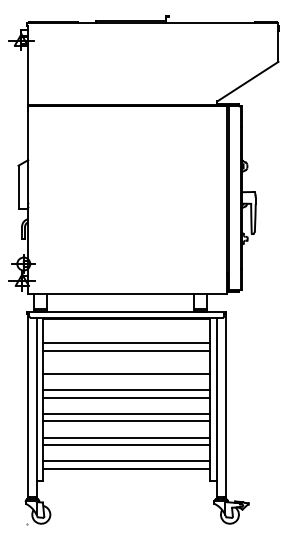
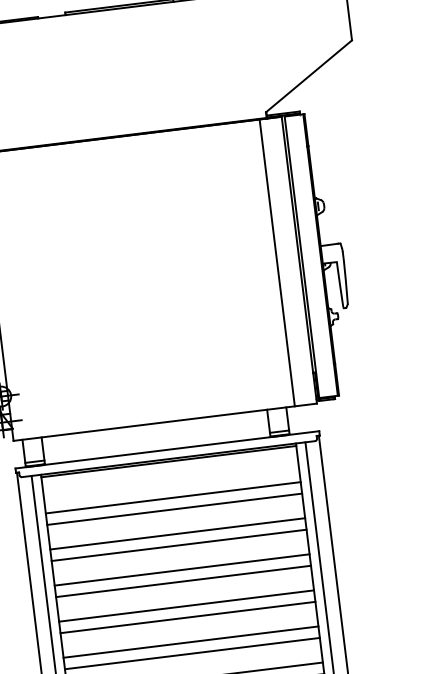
line: (212, 199) -> (277, 262), added
line: (126, 366) -> (177, 533), added

